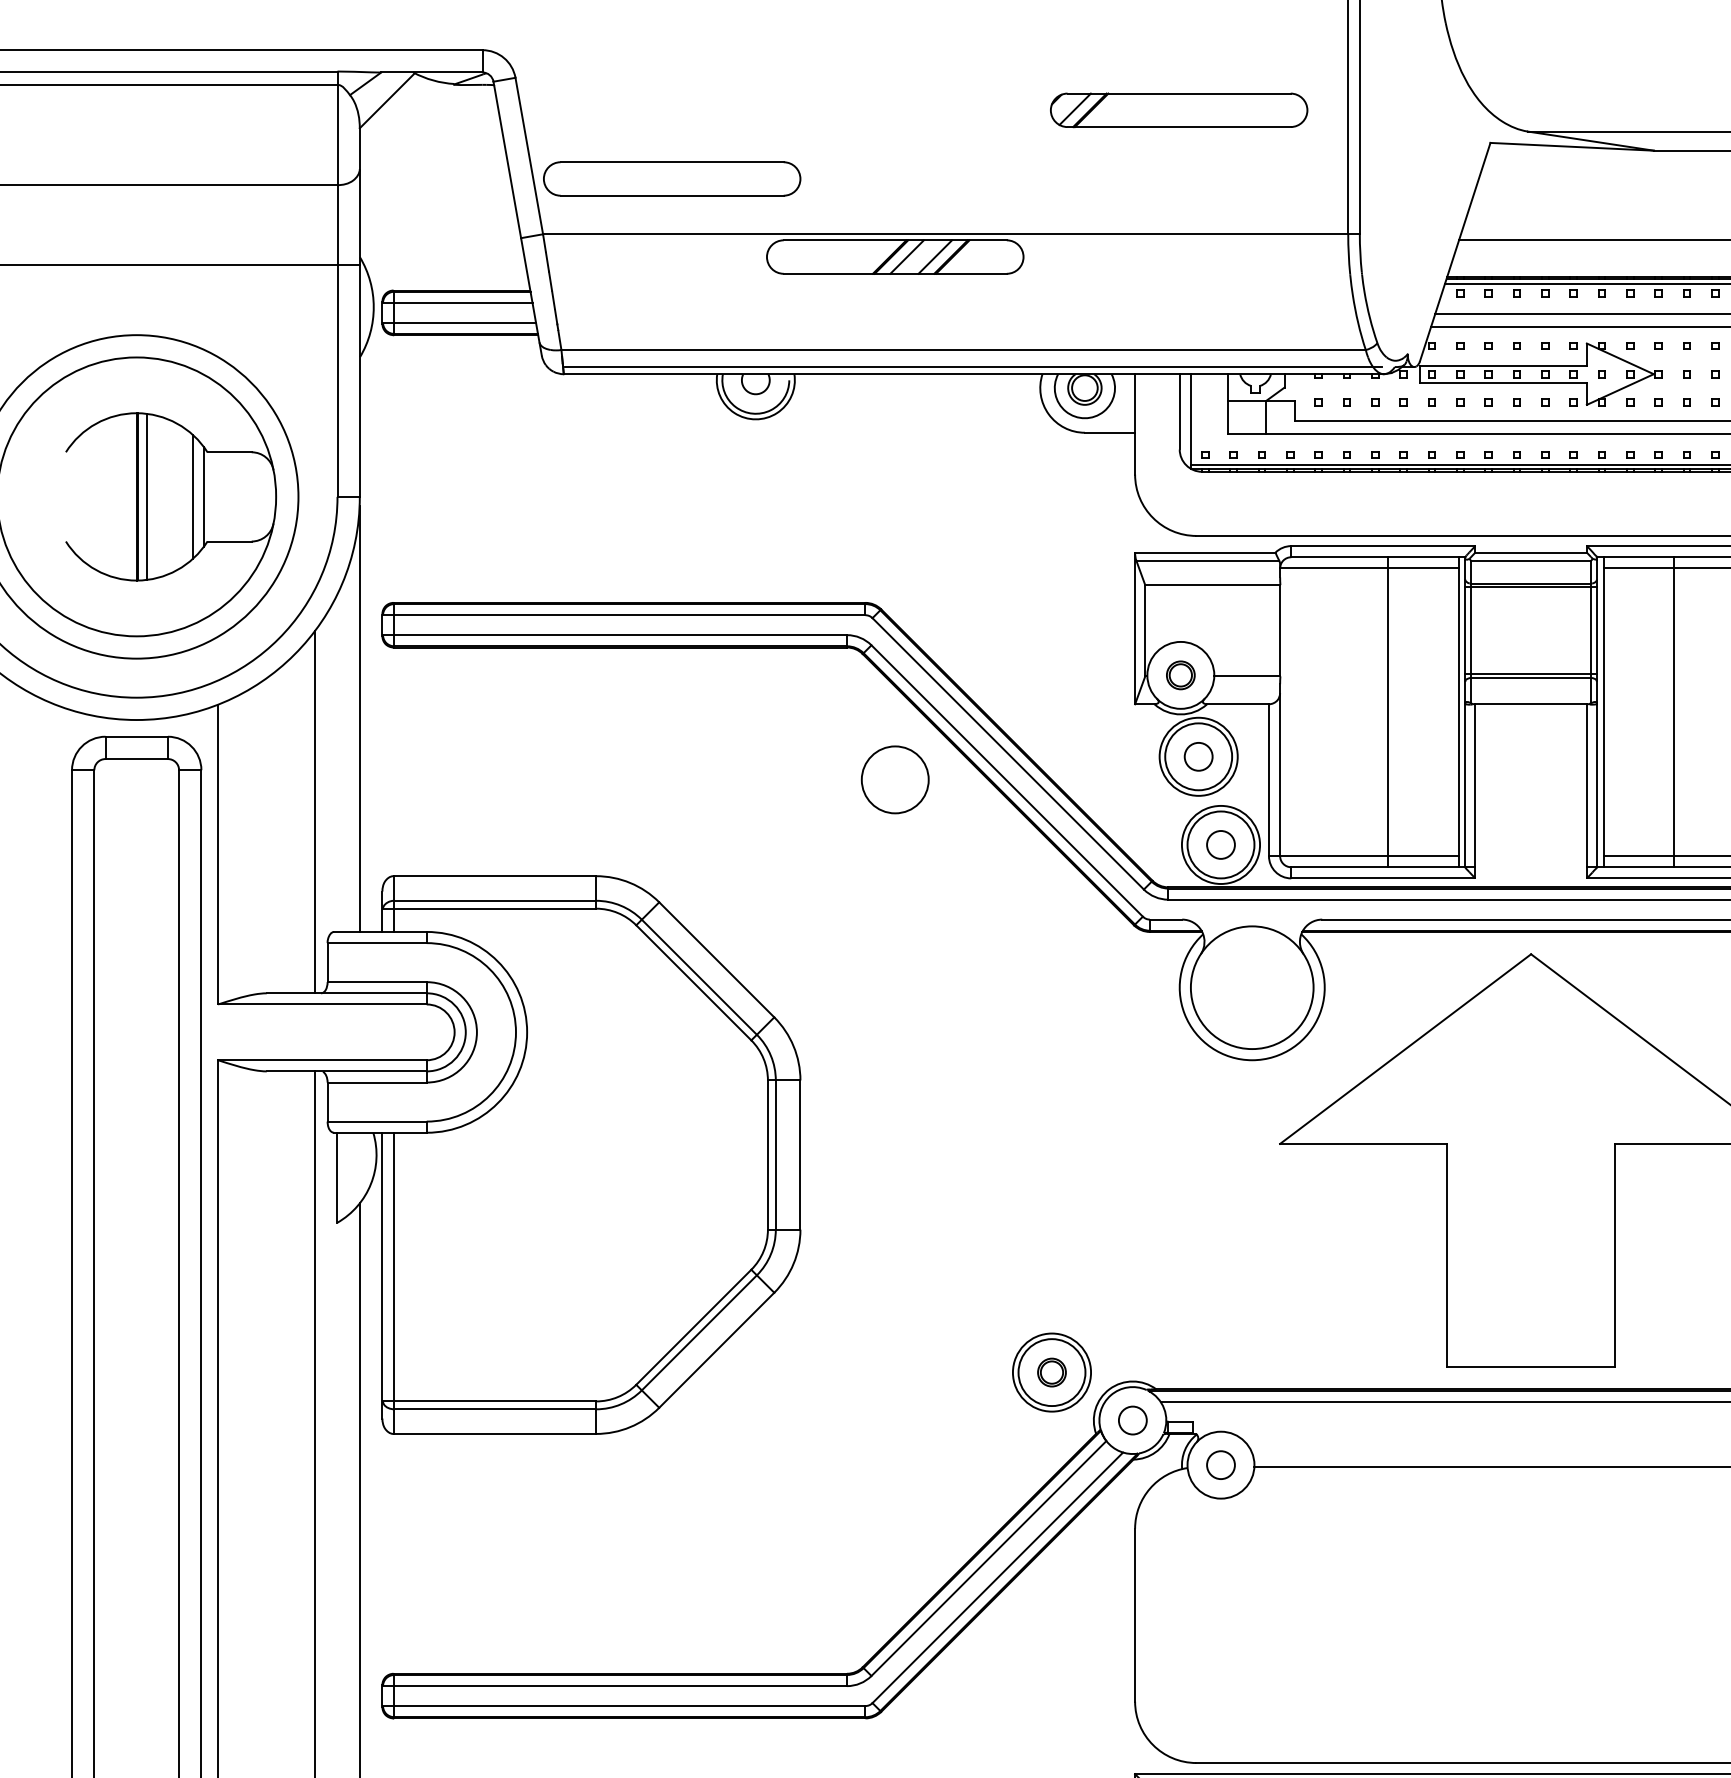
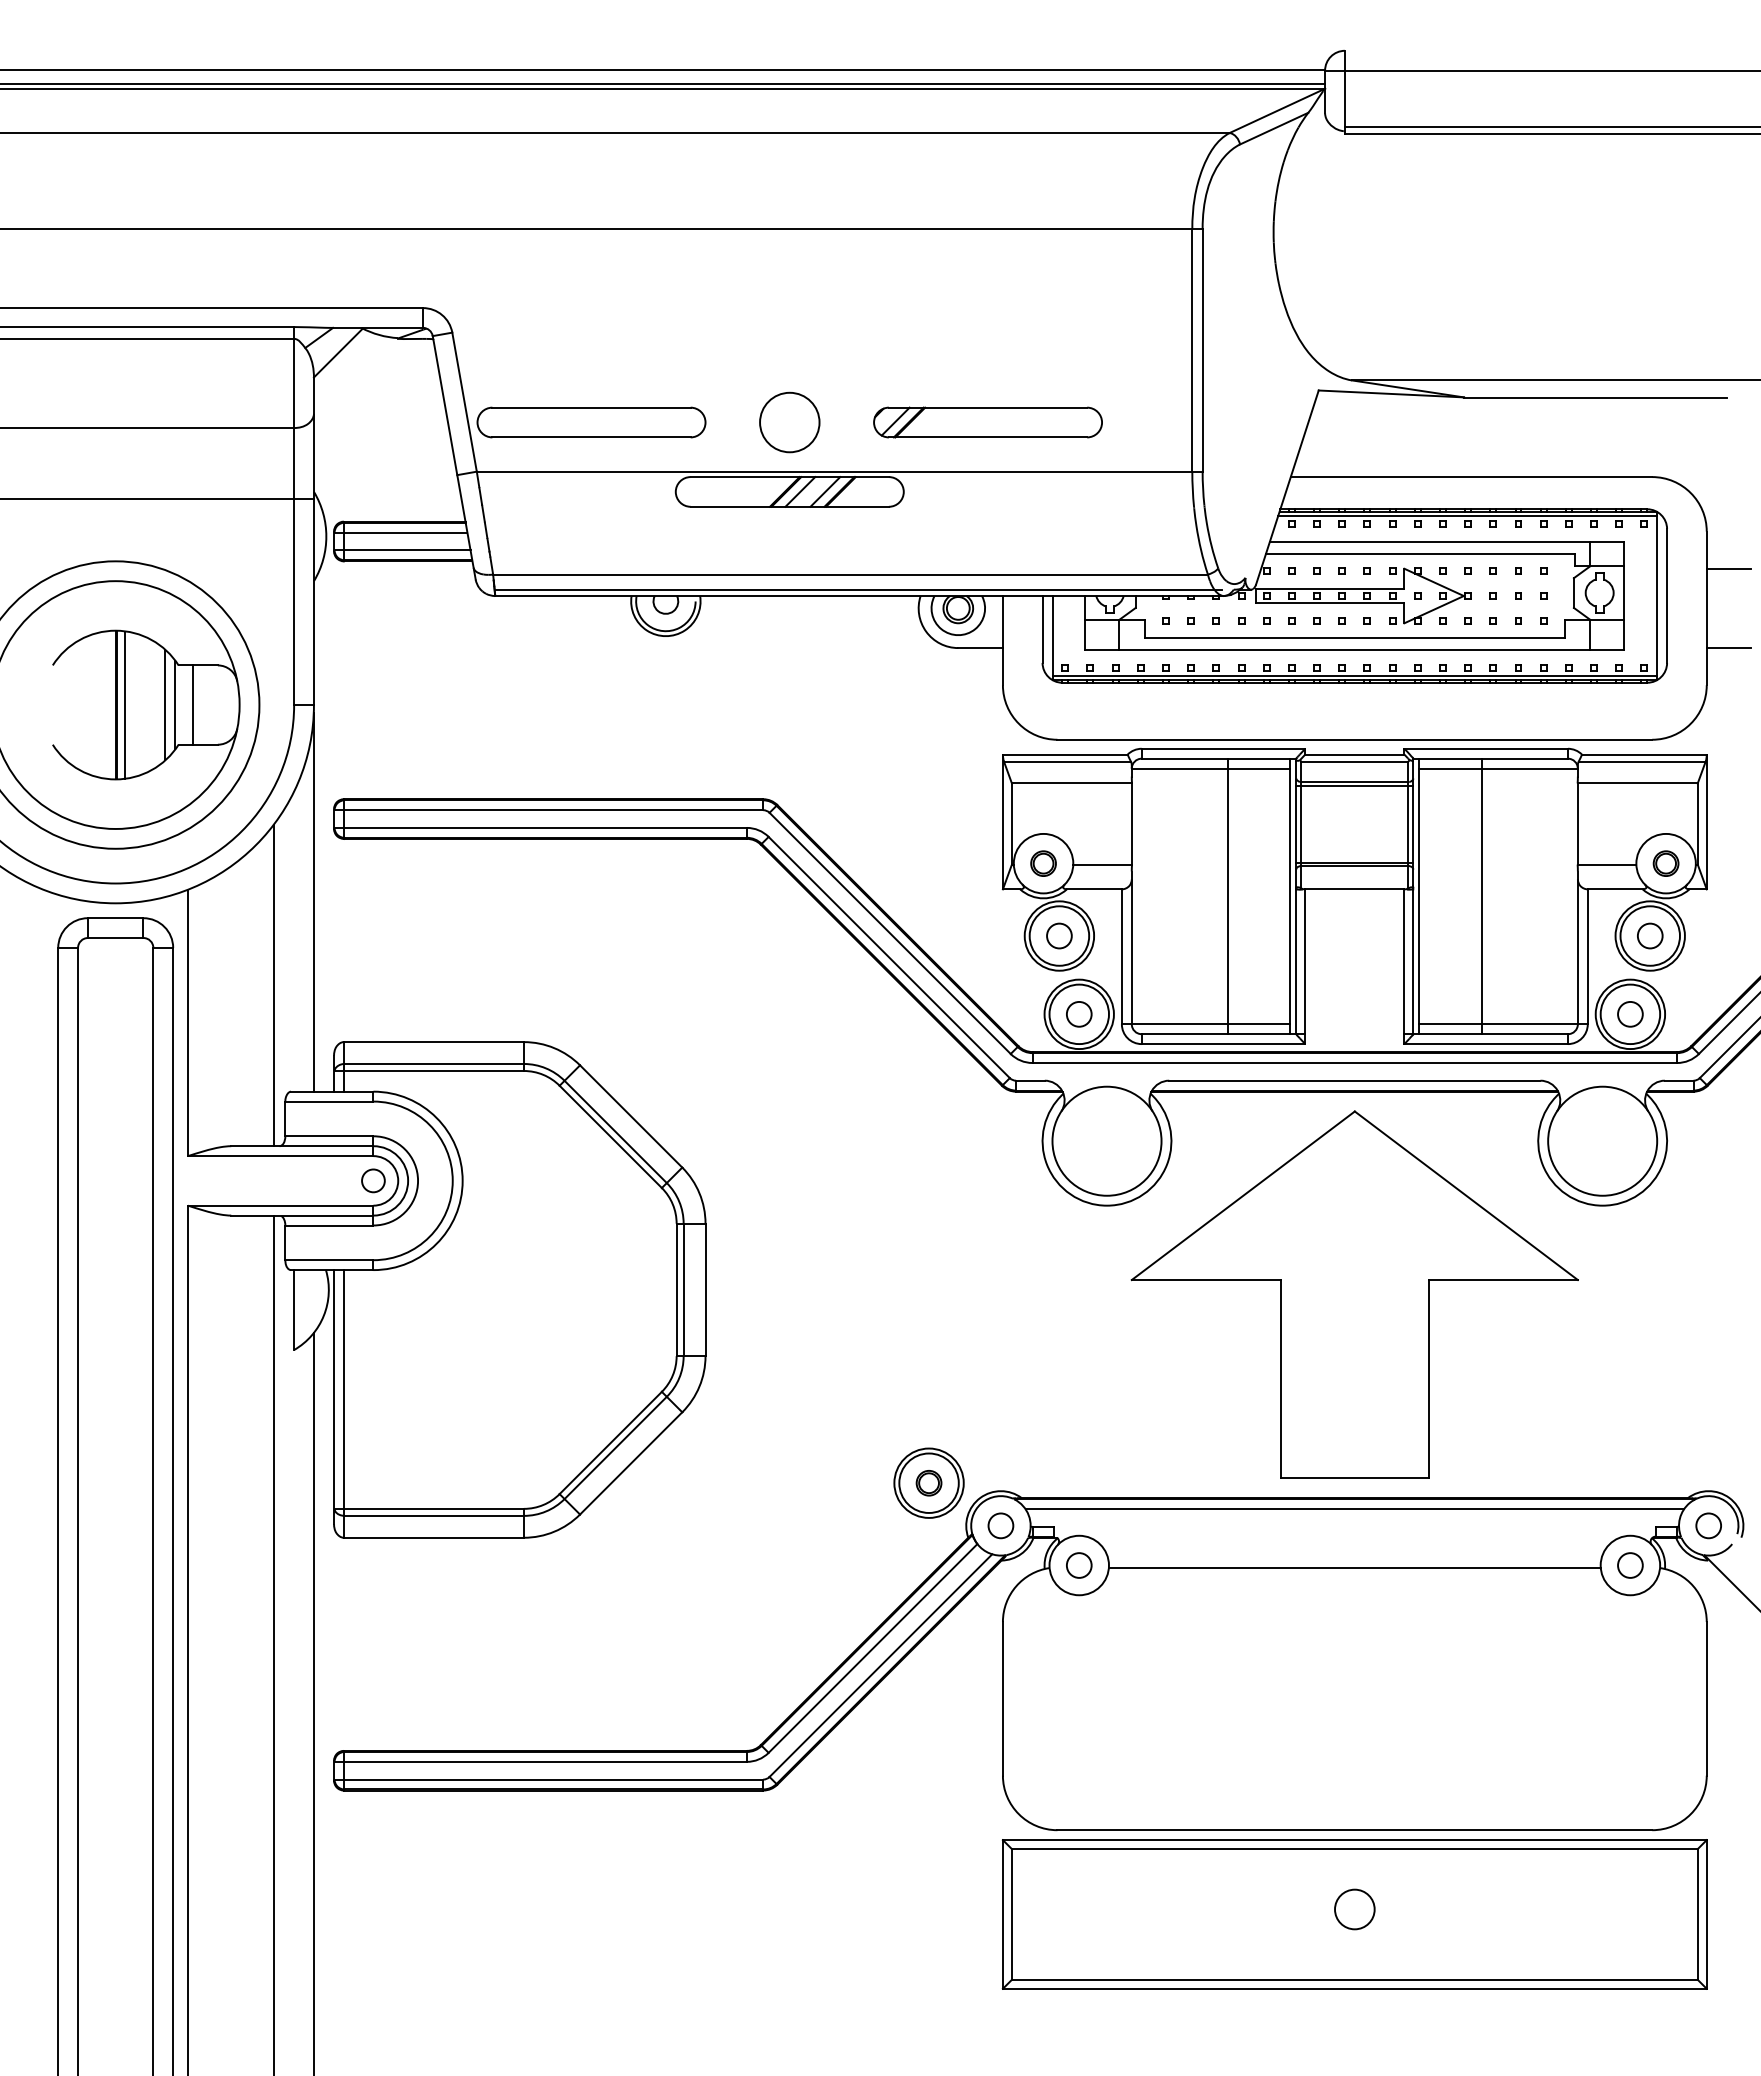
part: (1178, 110) -> (987, 422), moved
line: (224, 496) -> (193, 704), added
circle: (894, 779) -> (789, 422), moved
circle: (426, 1031) -> (373, 1180), added

